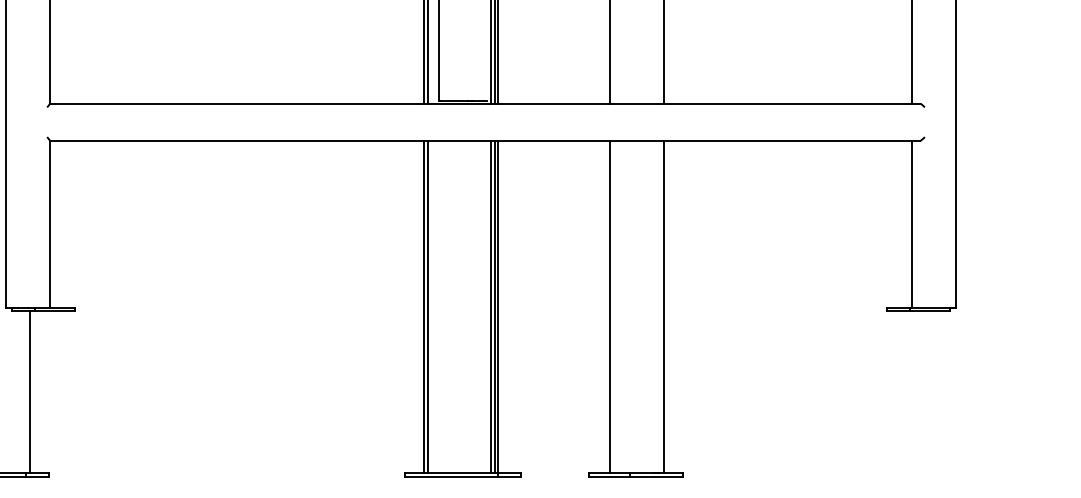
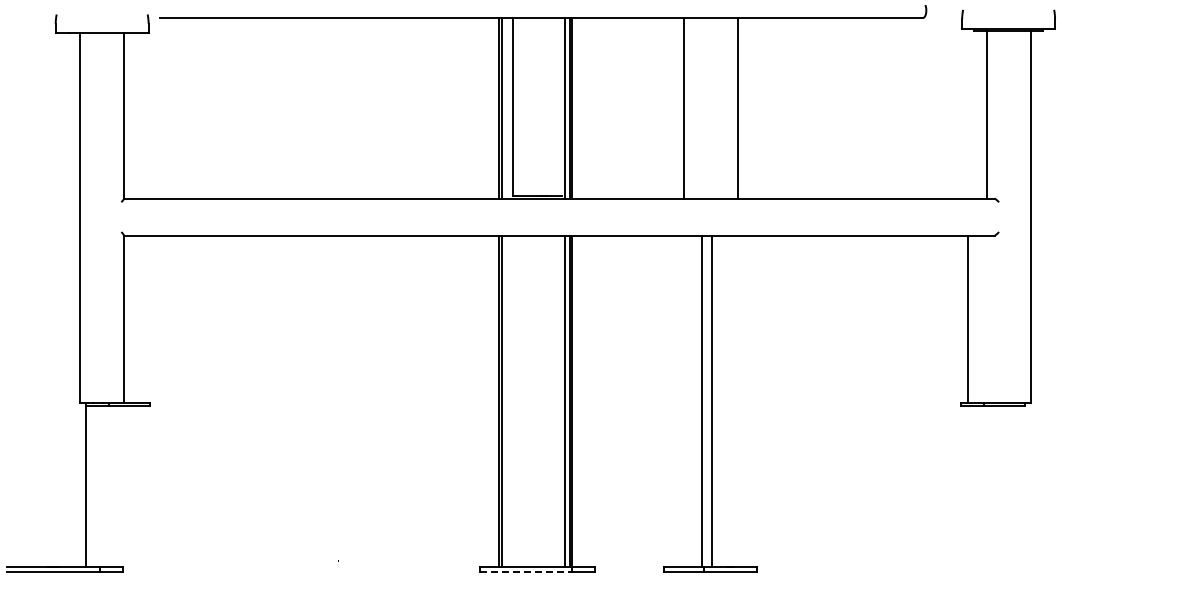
line: (912, 223) -> (967, 318), moved
line: (609, 306) -> (701, 401), moved
line: (664, 306) -> (712, 401), moved
line: (30, 391) -> (86, 486), moved
line: (452, 477) -> (526, 572), solid -> dashed

